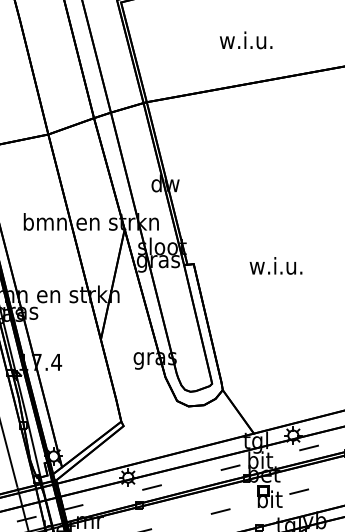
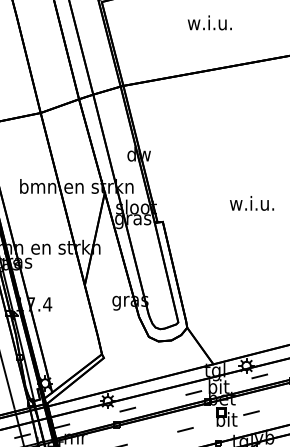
text: (245, 39) -> (209, 22), moved
text: (276, 266) -> (252, 203), moved

